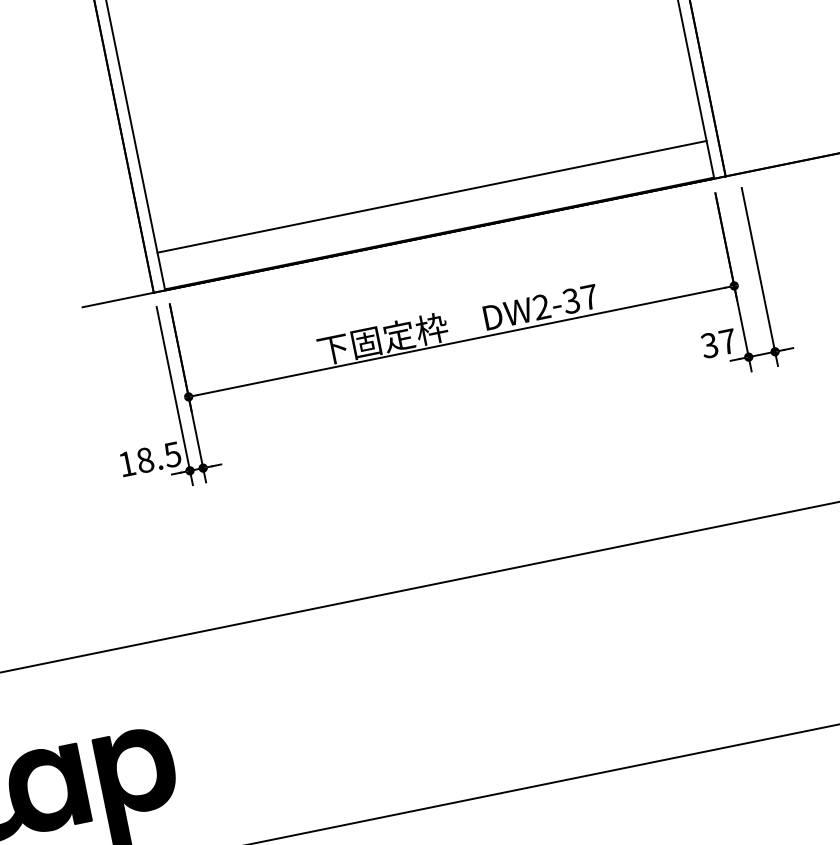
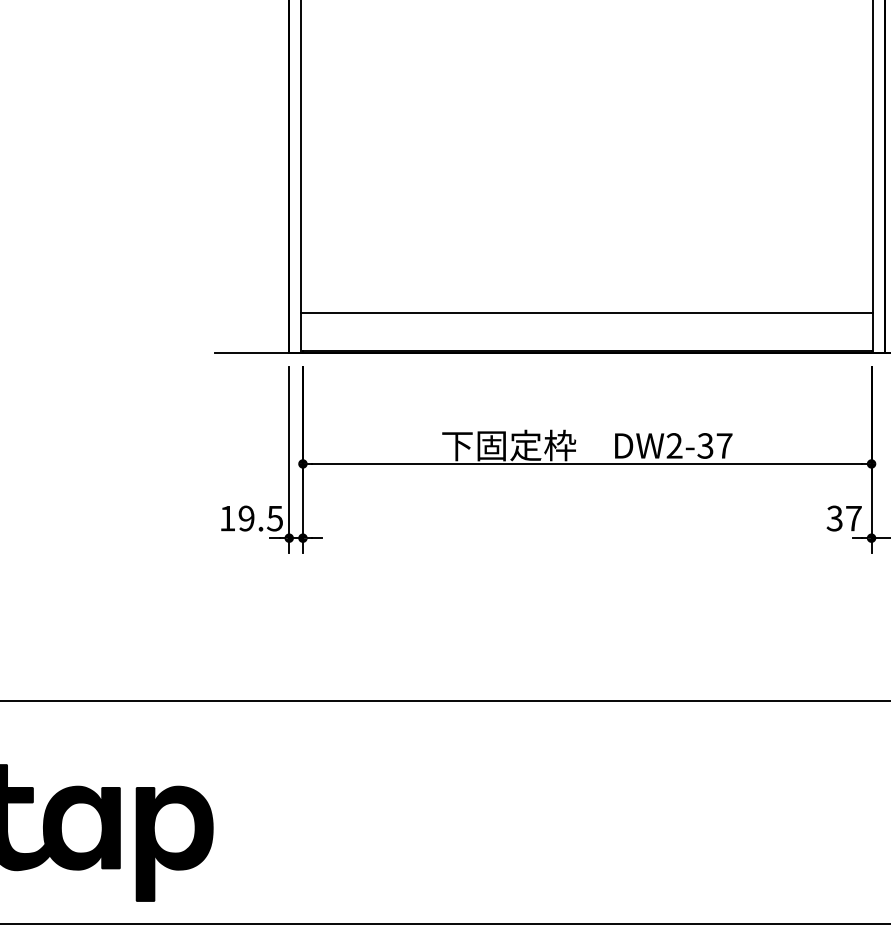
text: (145, 460) -> (246, 518), 18.5 -> 19.5

